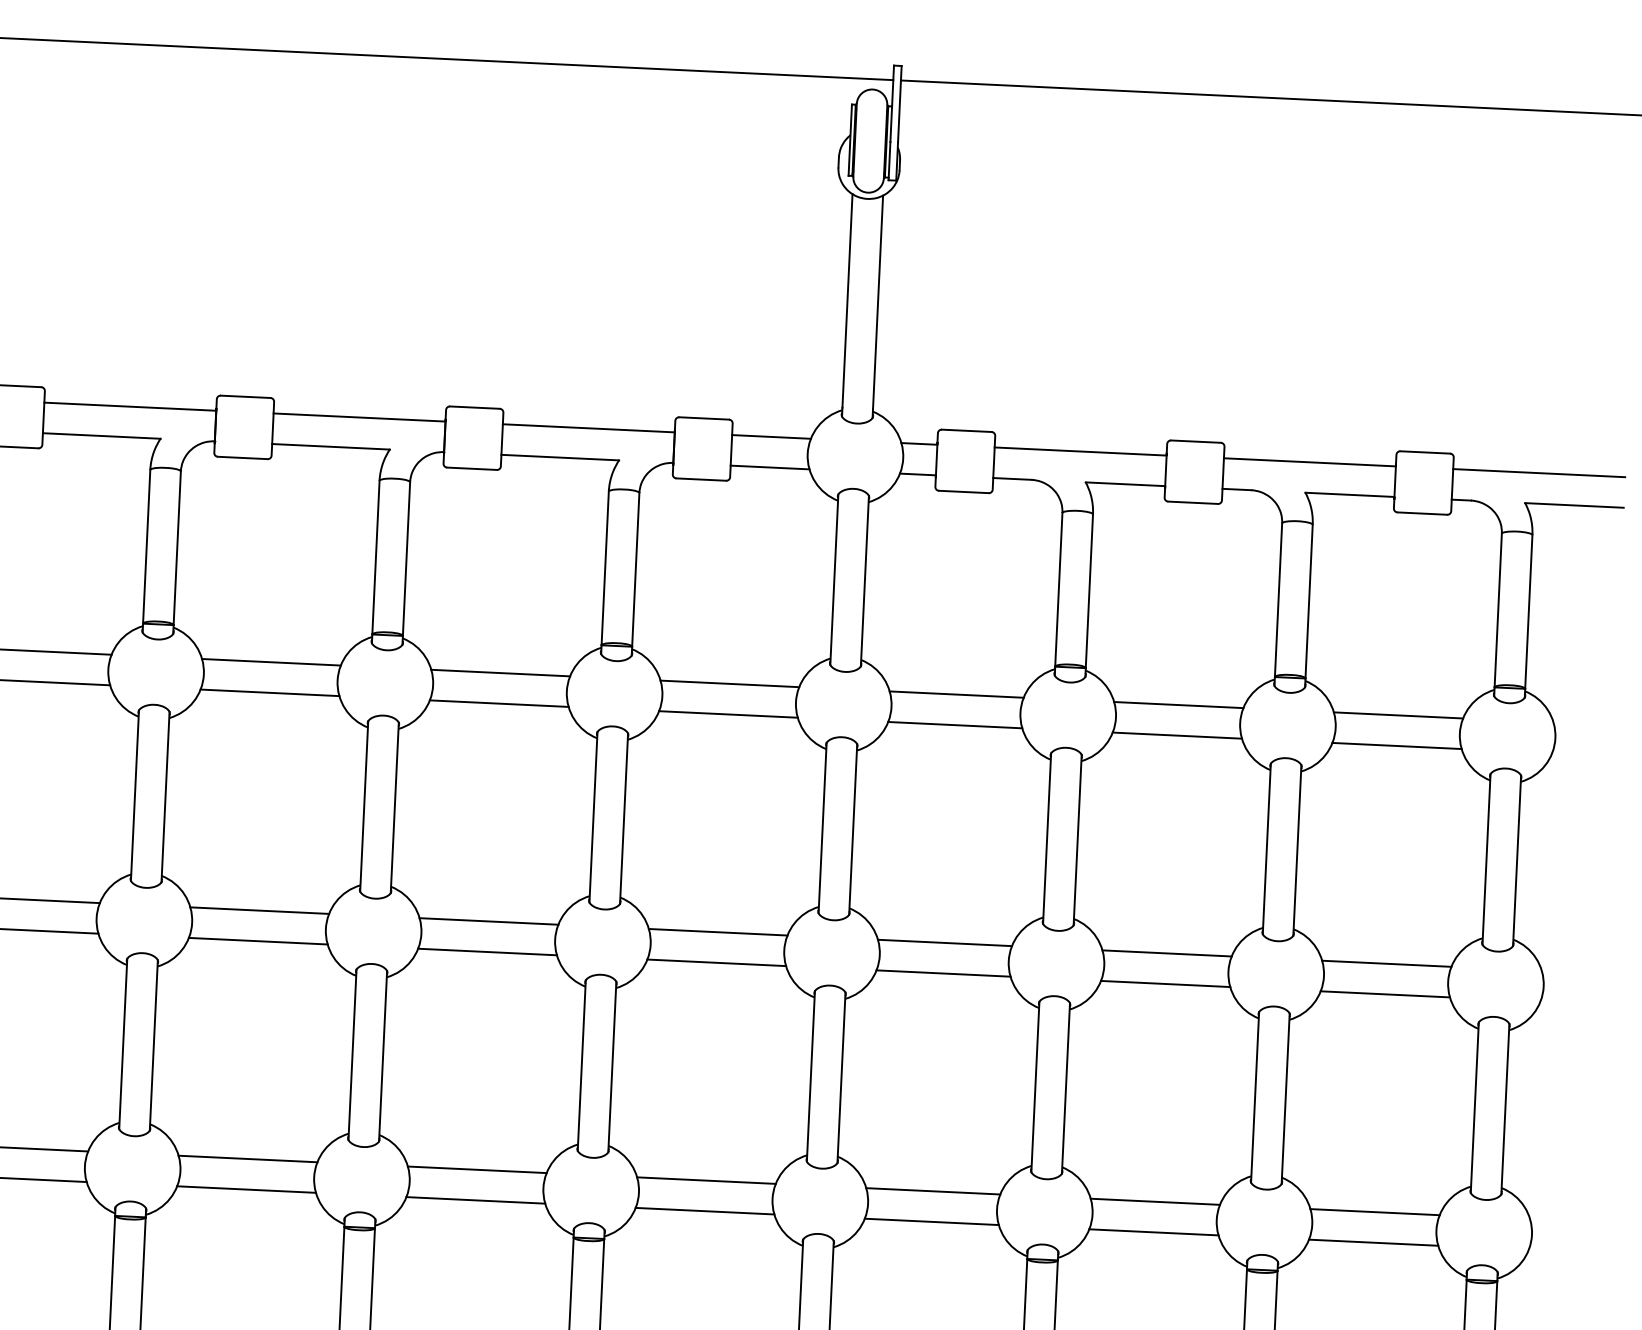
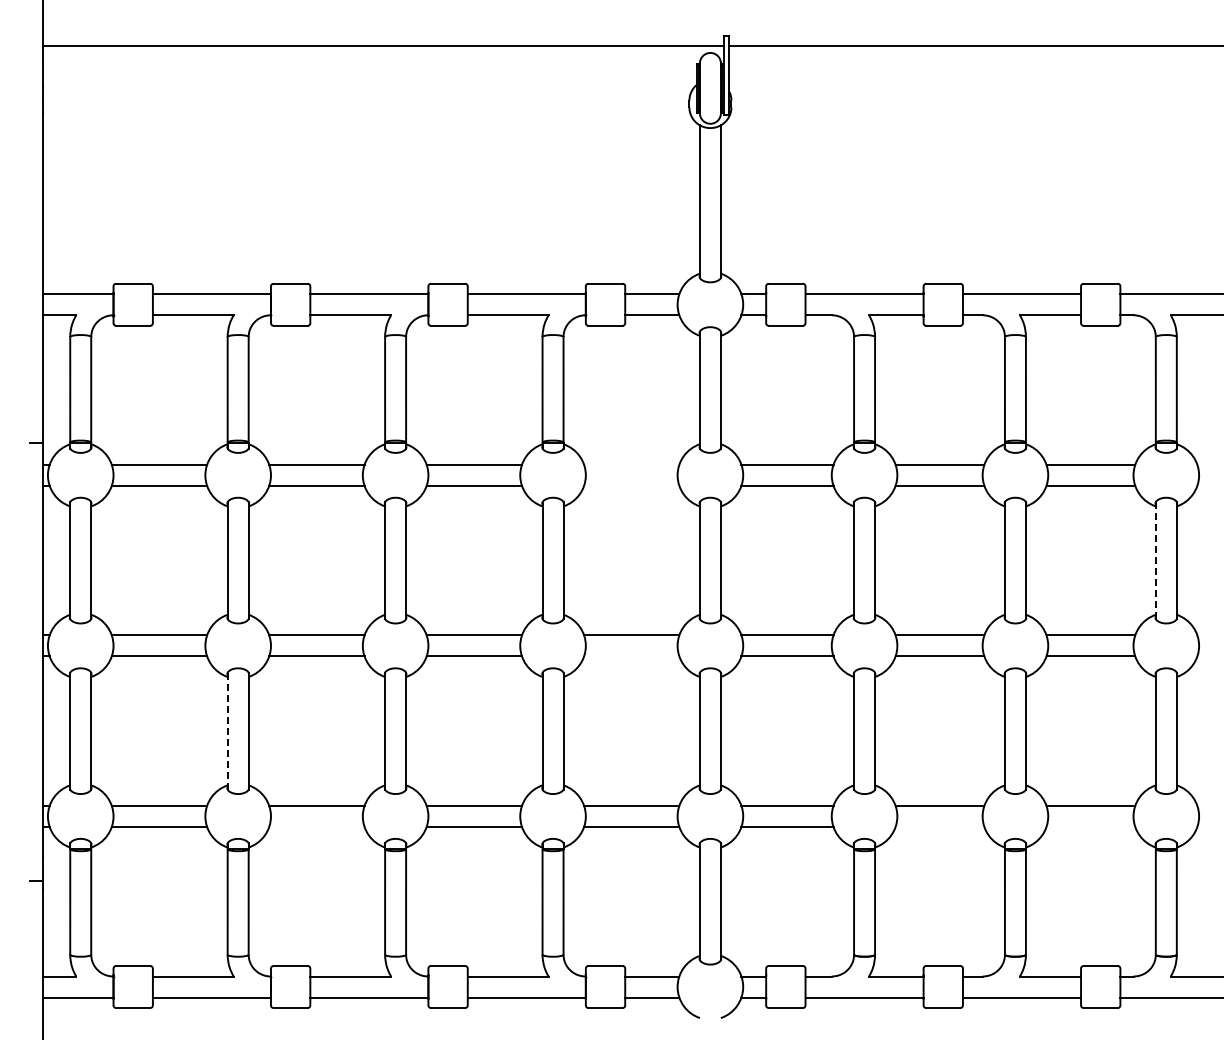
line: (729, 683) -> (631, 464), removed
line: (728, 713) -> (631, 485), removed
line: (1485, 860) -> (1155, 561), solid -> dashed
line: (716, 962) -> (631, 656), removed
line: (123, 1042) -> (227, 730), solid -> dashed
line: (246, 1188) -> (316, 826), removed
line: (1153, 1231) -> (939, 826), removed
line: (1373, 1242) -> (1090, 826), removed

